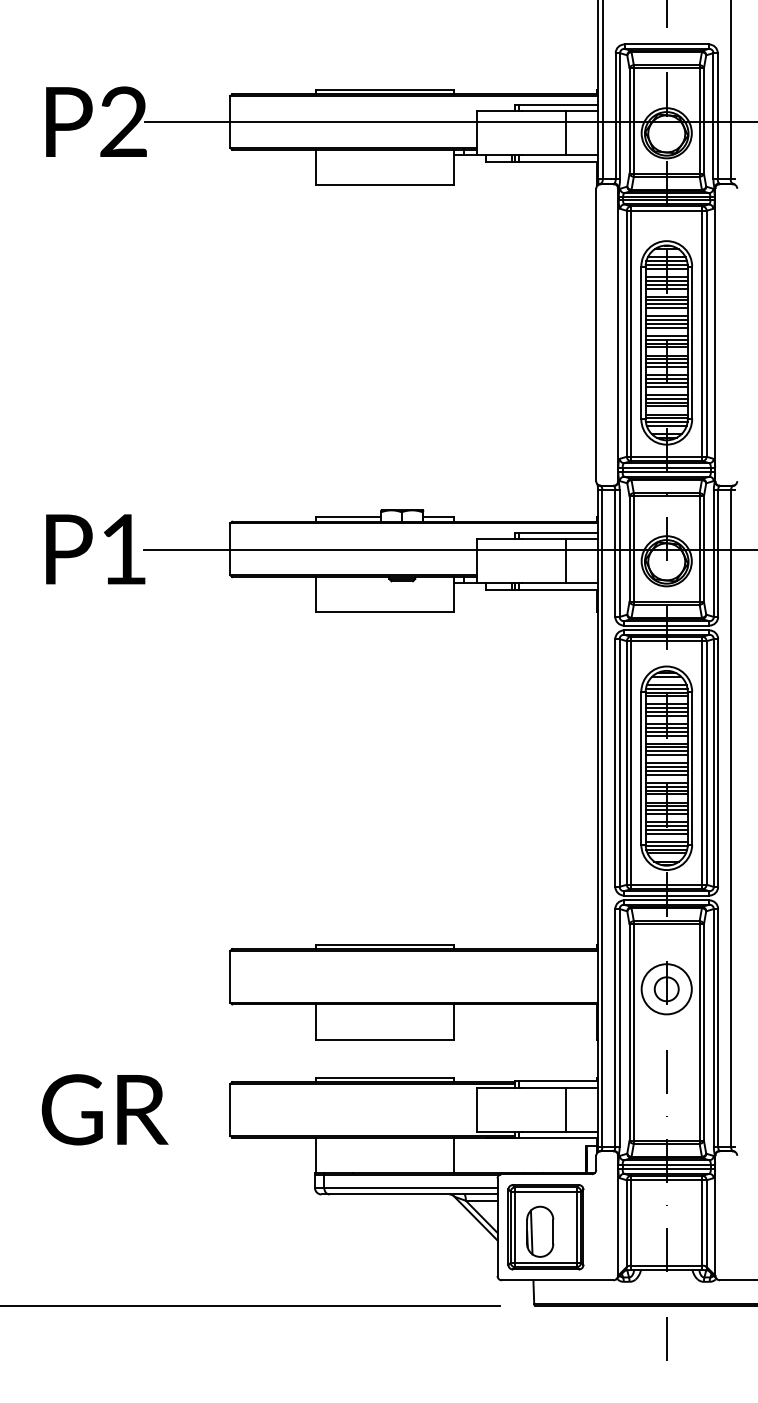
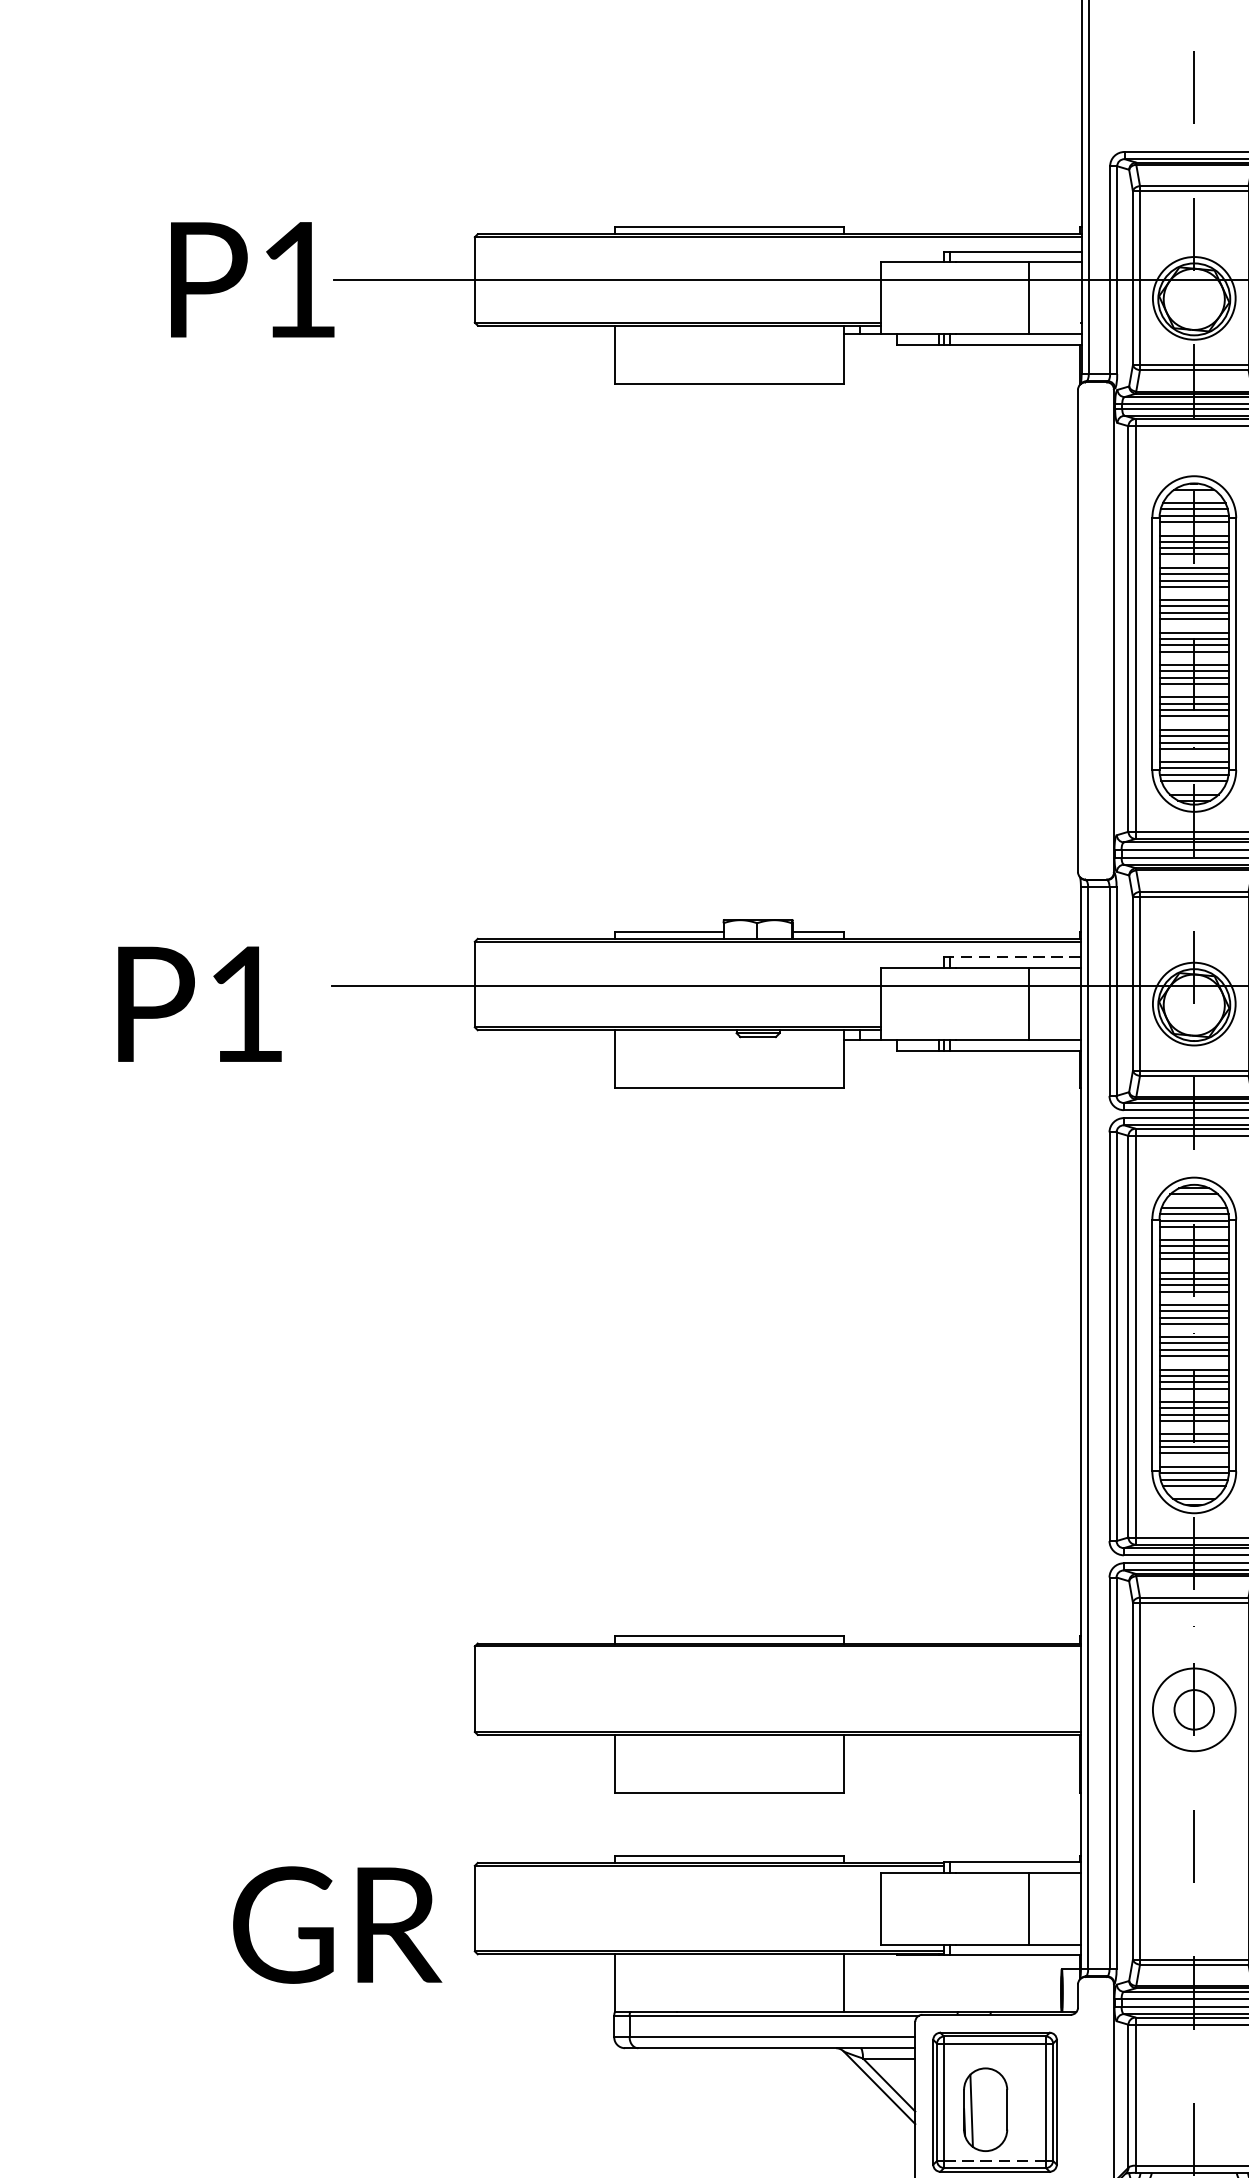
text: (123, 121) -> (298, 278), P2 -> P1
line: (558, 532) -> (1015, 956), solid -> dashed
text: (95, 549) -> (199, 1004), moved
text: (104, 1109) -> (336, 1924), moved
line: (545, 1262) -> (994, 2160), solid -> dashed

